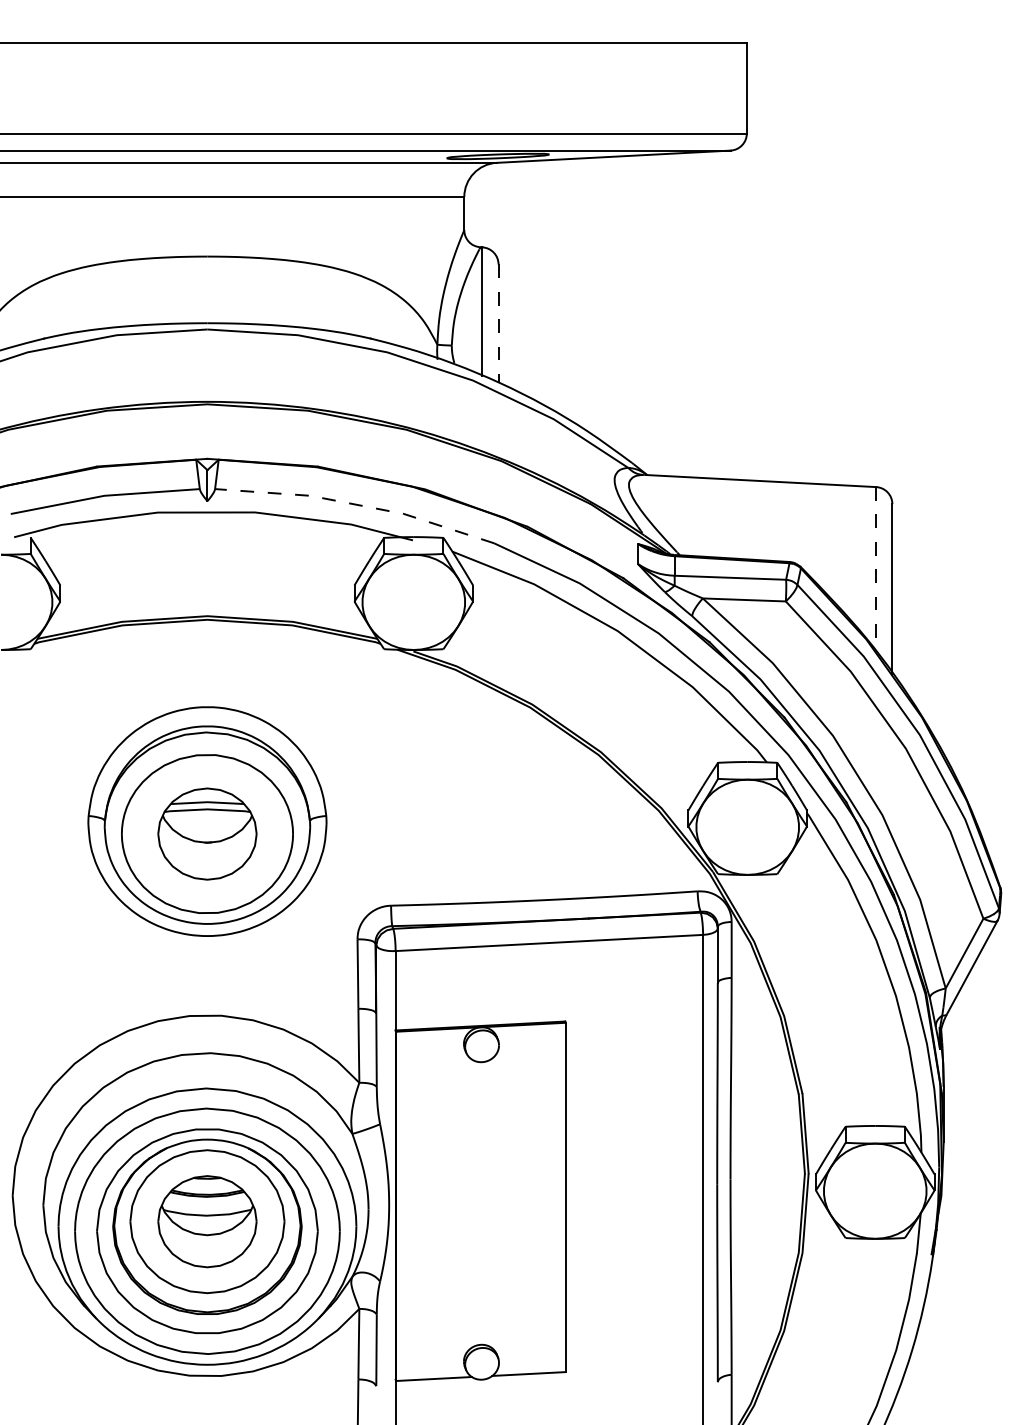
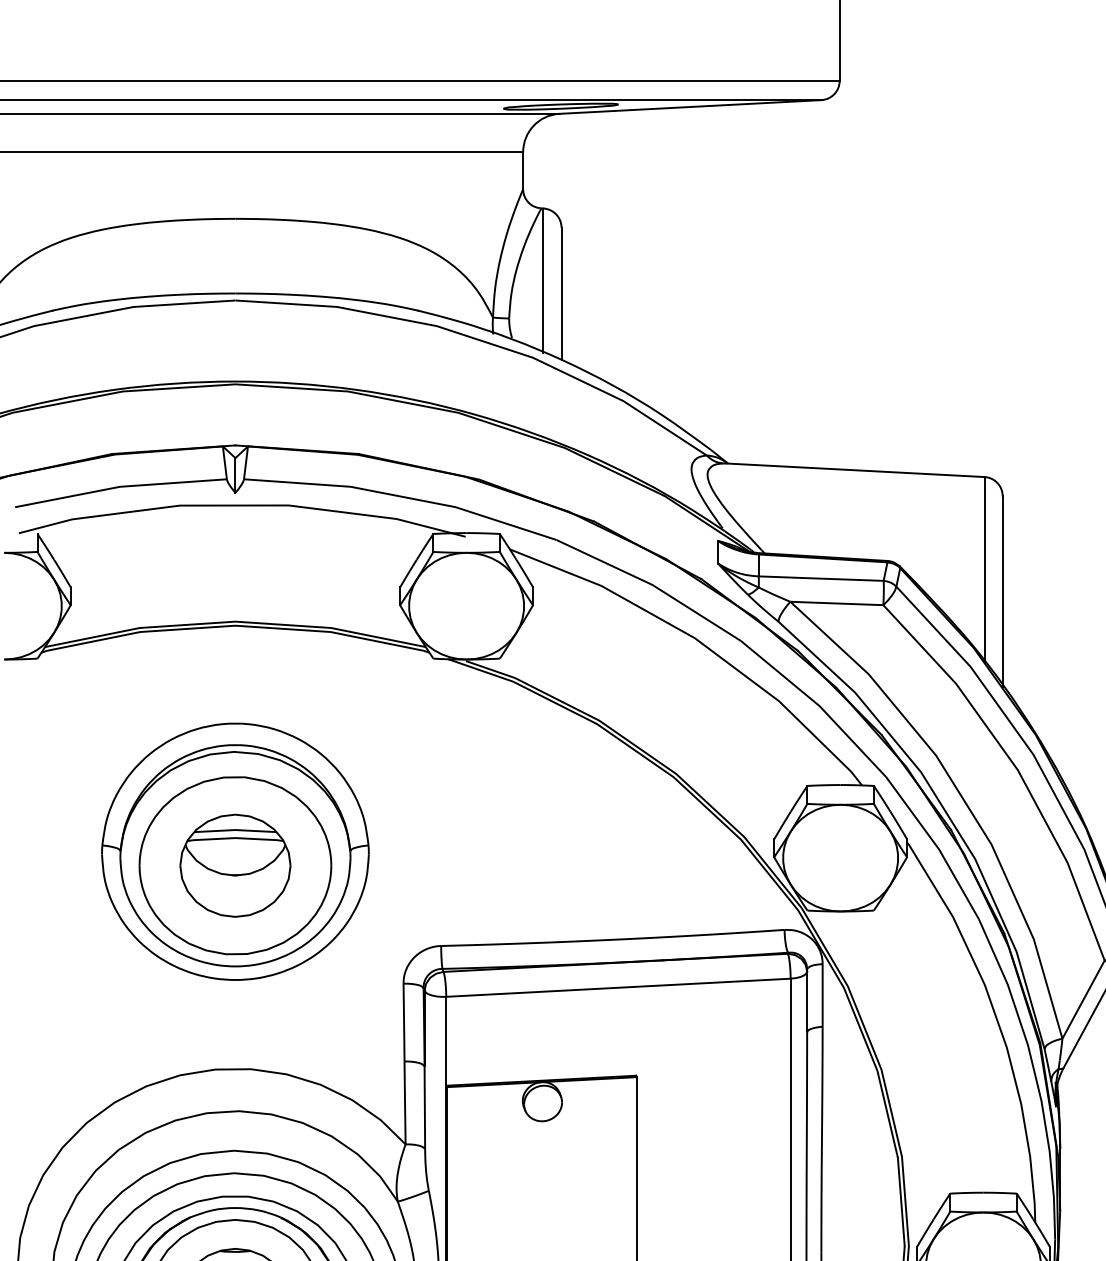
line: (498, 323) -> (561, 293), dashed -> solid
line: (356, 504) -> (402, 496), dashed -> solid
line: (876, 570) -> (984, 570), dashed -> solid

